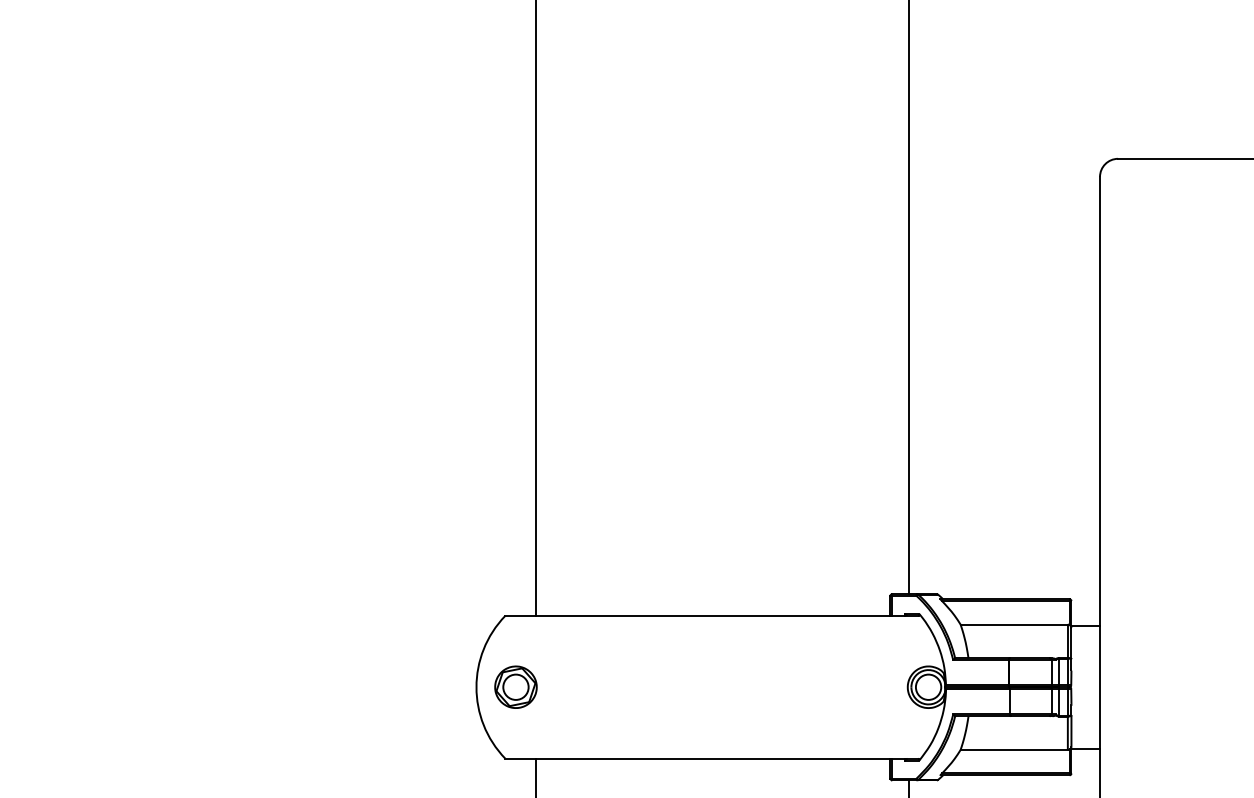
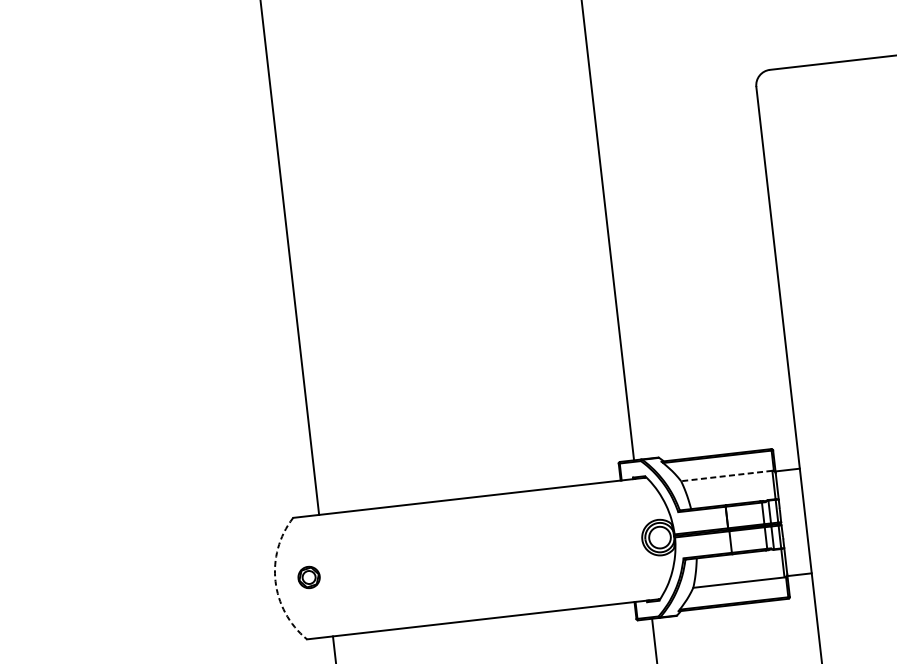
line: (1014, 624) -> (726, 475), solid -> dashed
part: (515, 686) -> (308, 576), size x0.6
arc: (476, 687) -> (275, 581), solid -> dashed

